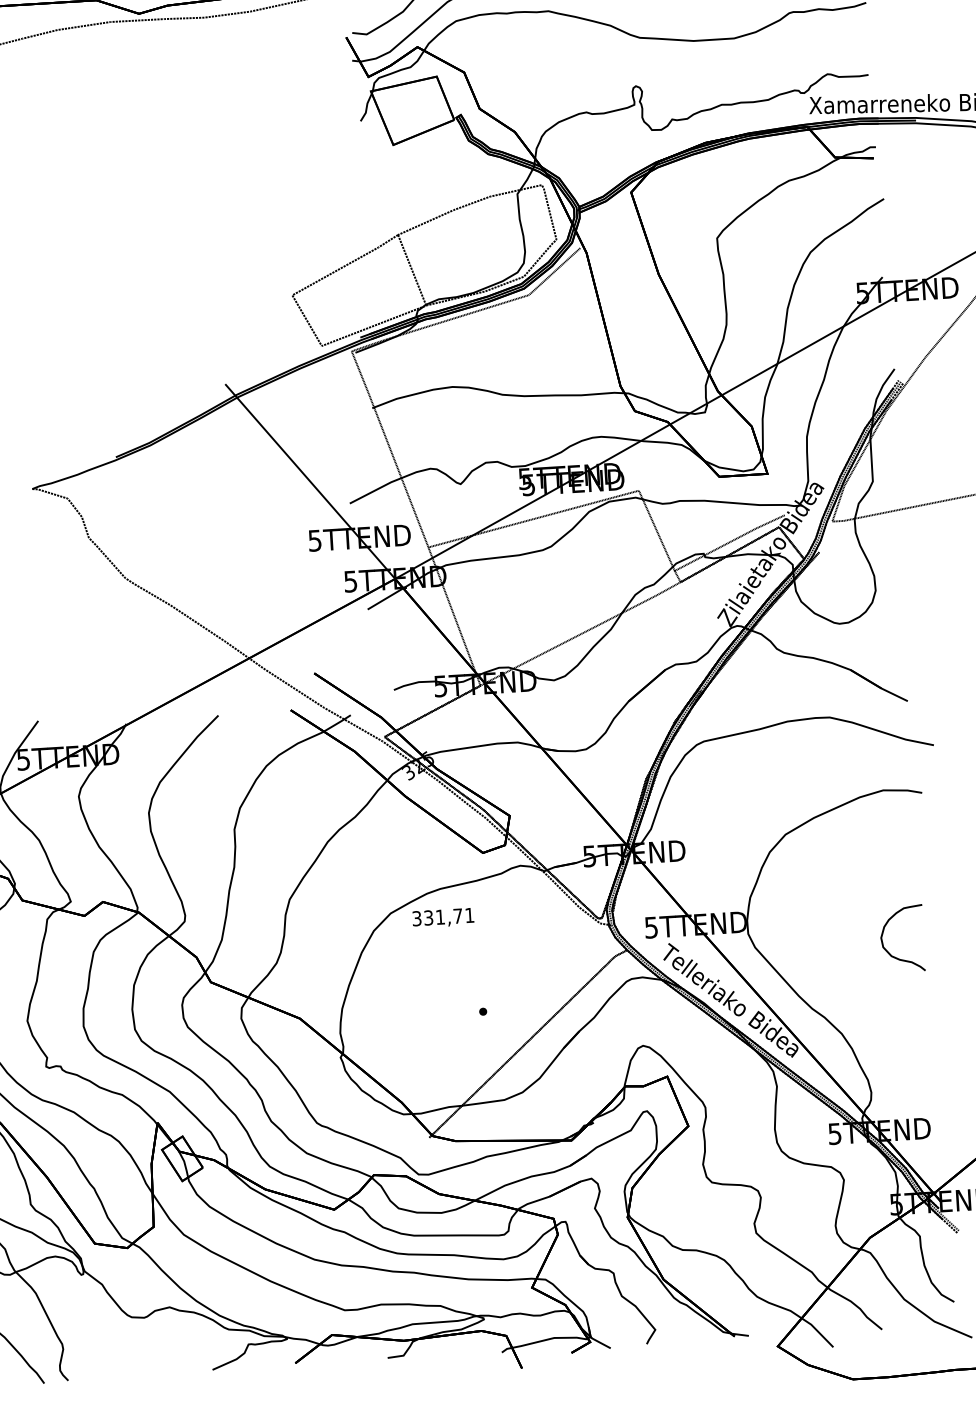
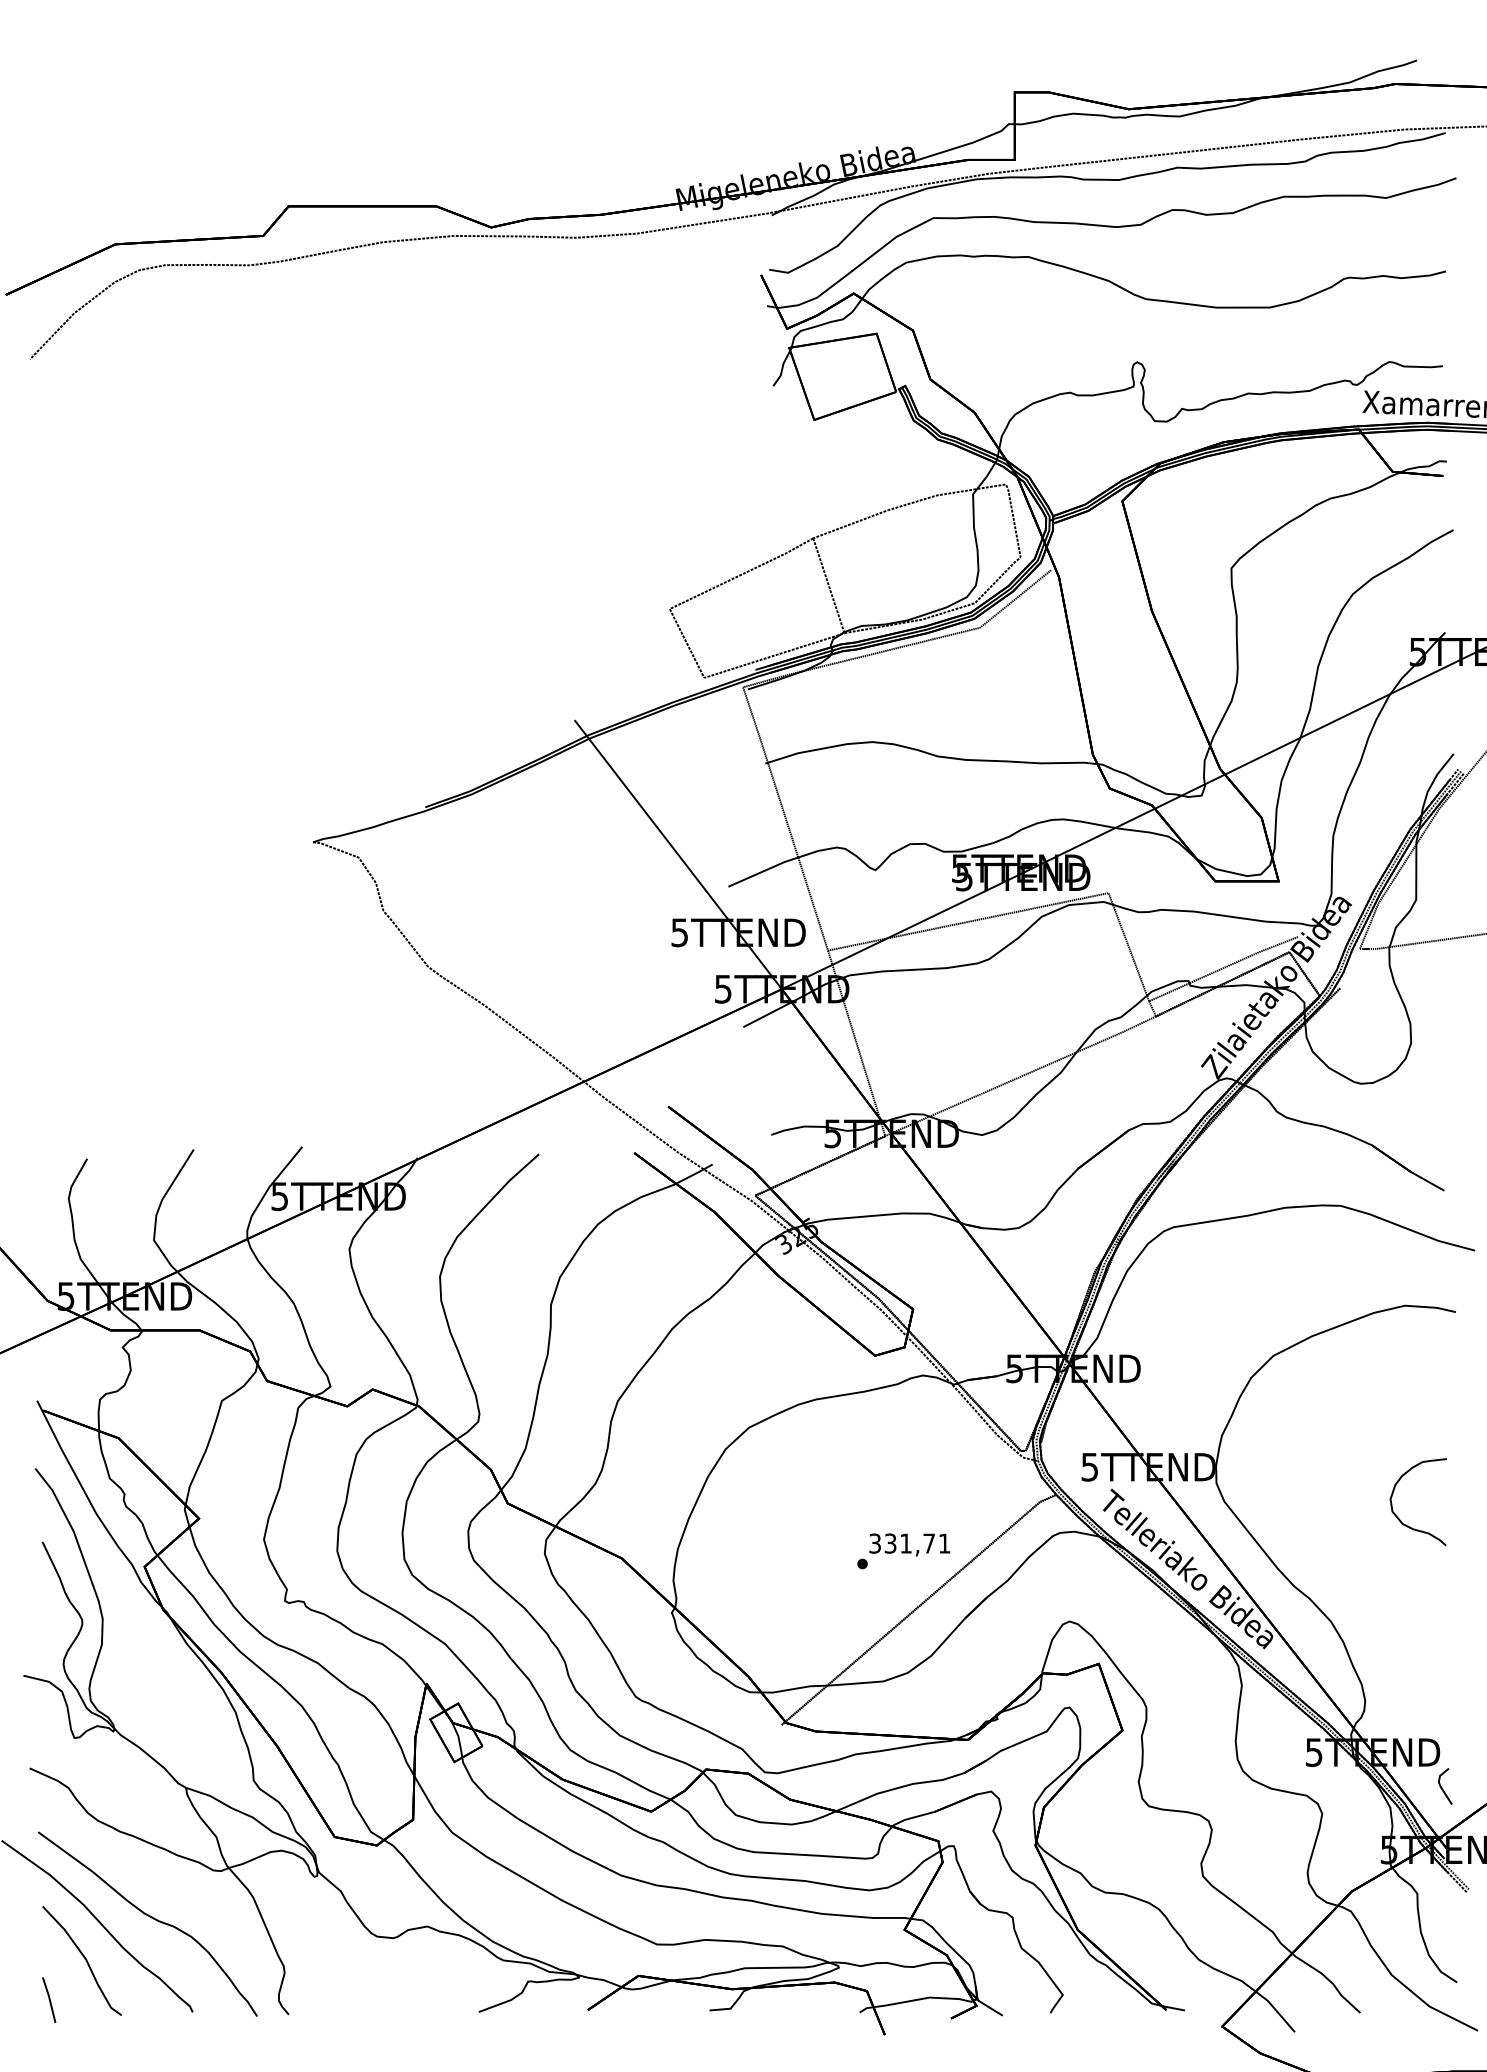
text: (443, 917) -> (909, 1544), moved
line: (934, 1154) -> (1442, 1787), added

